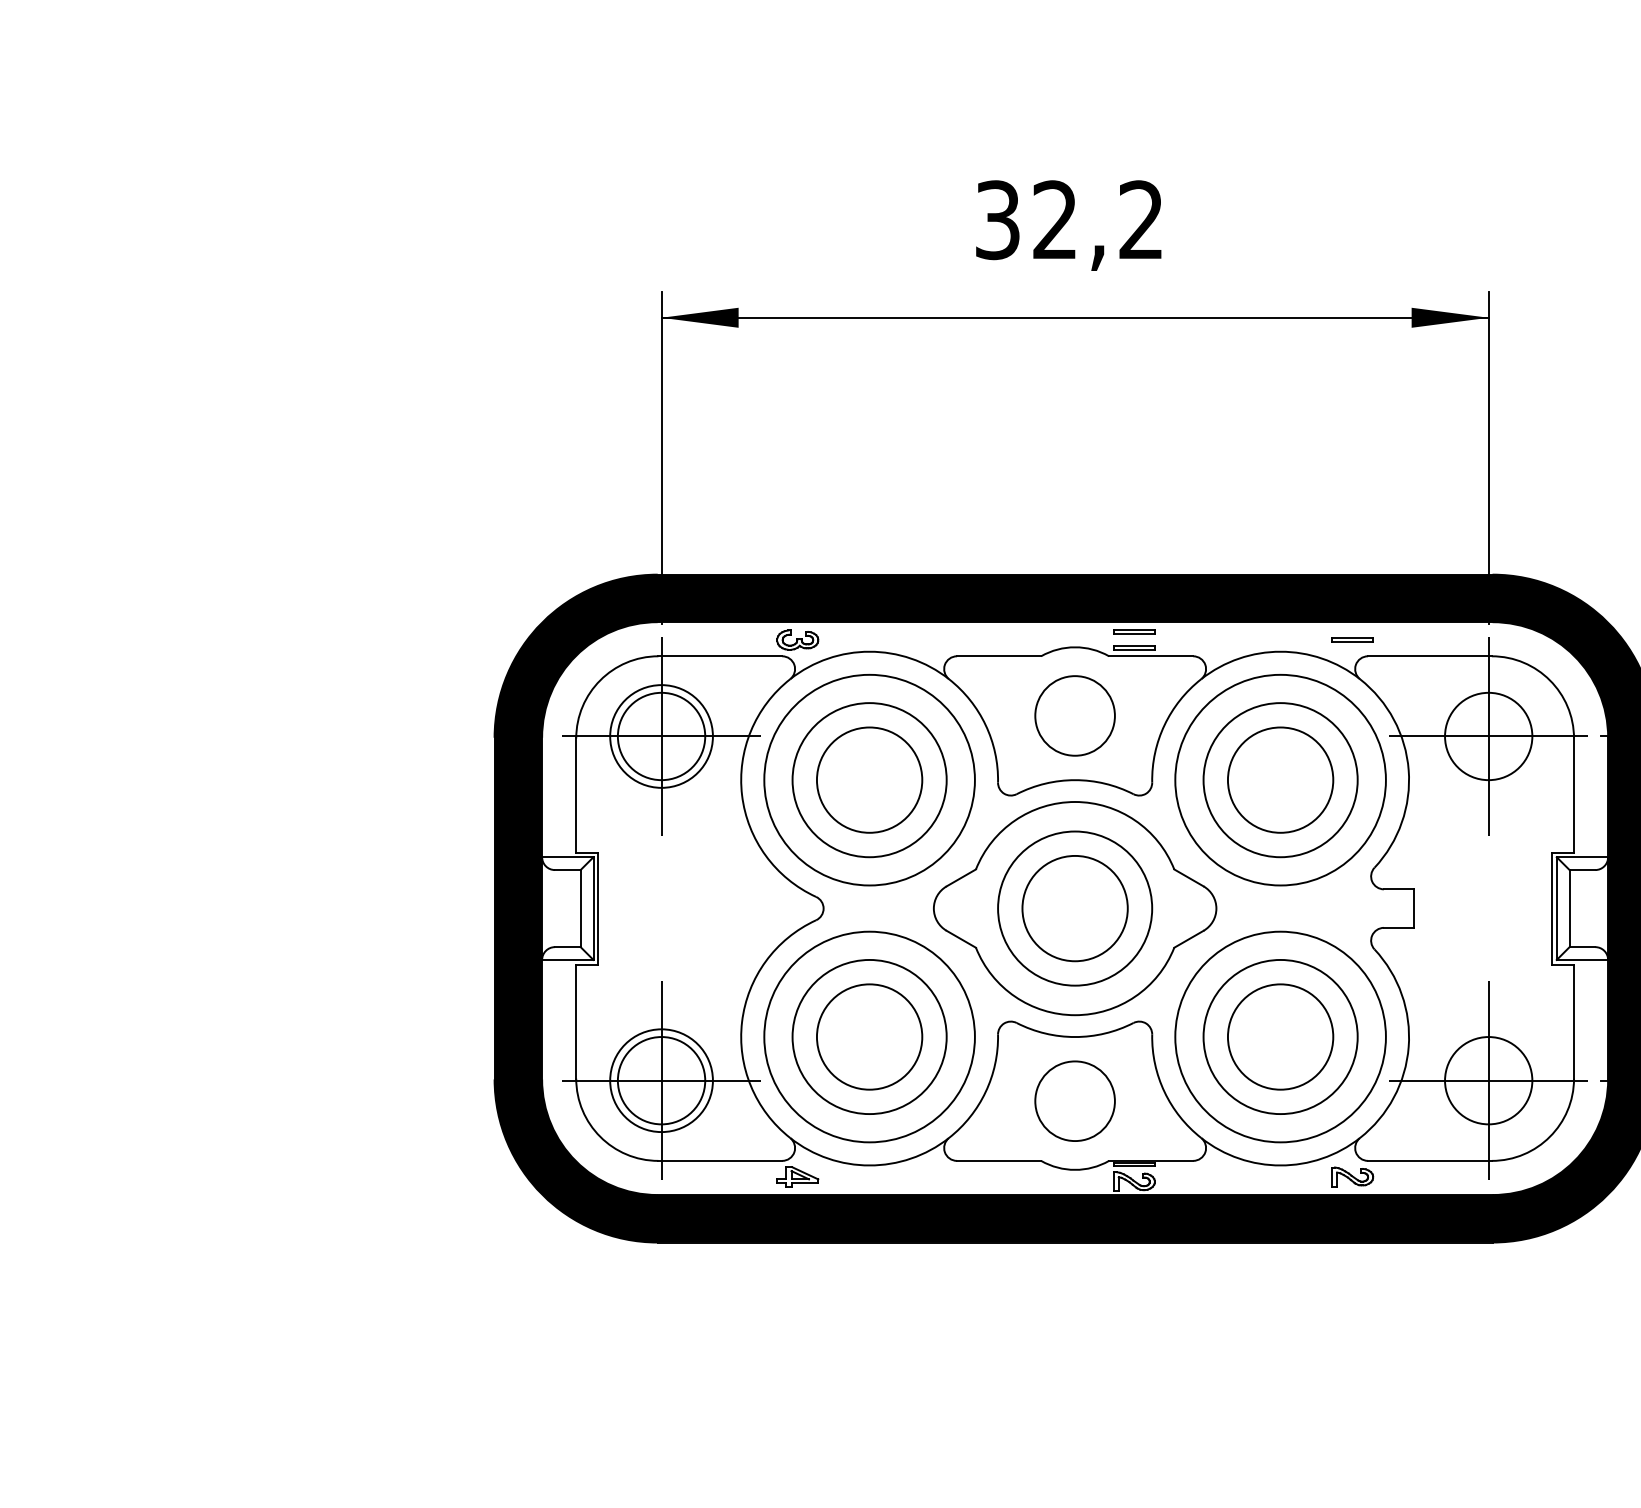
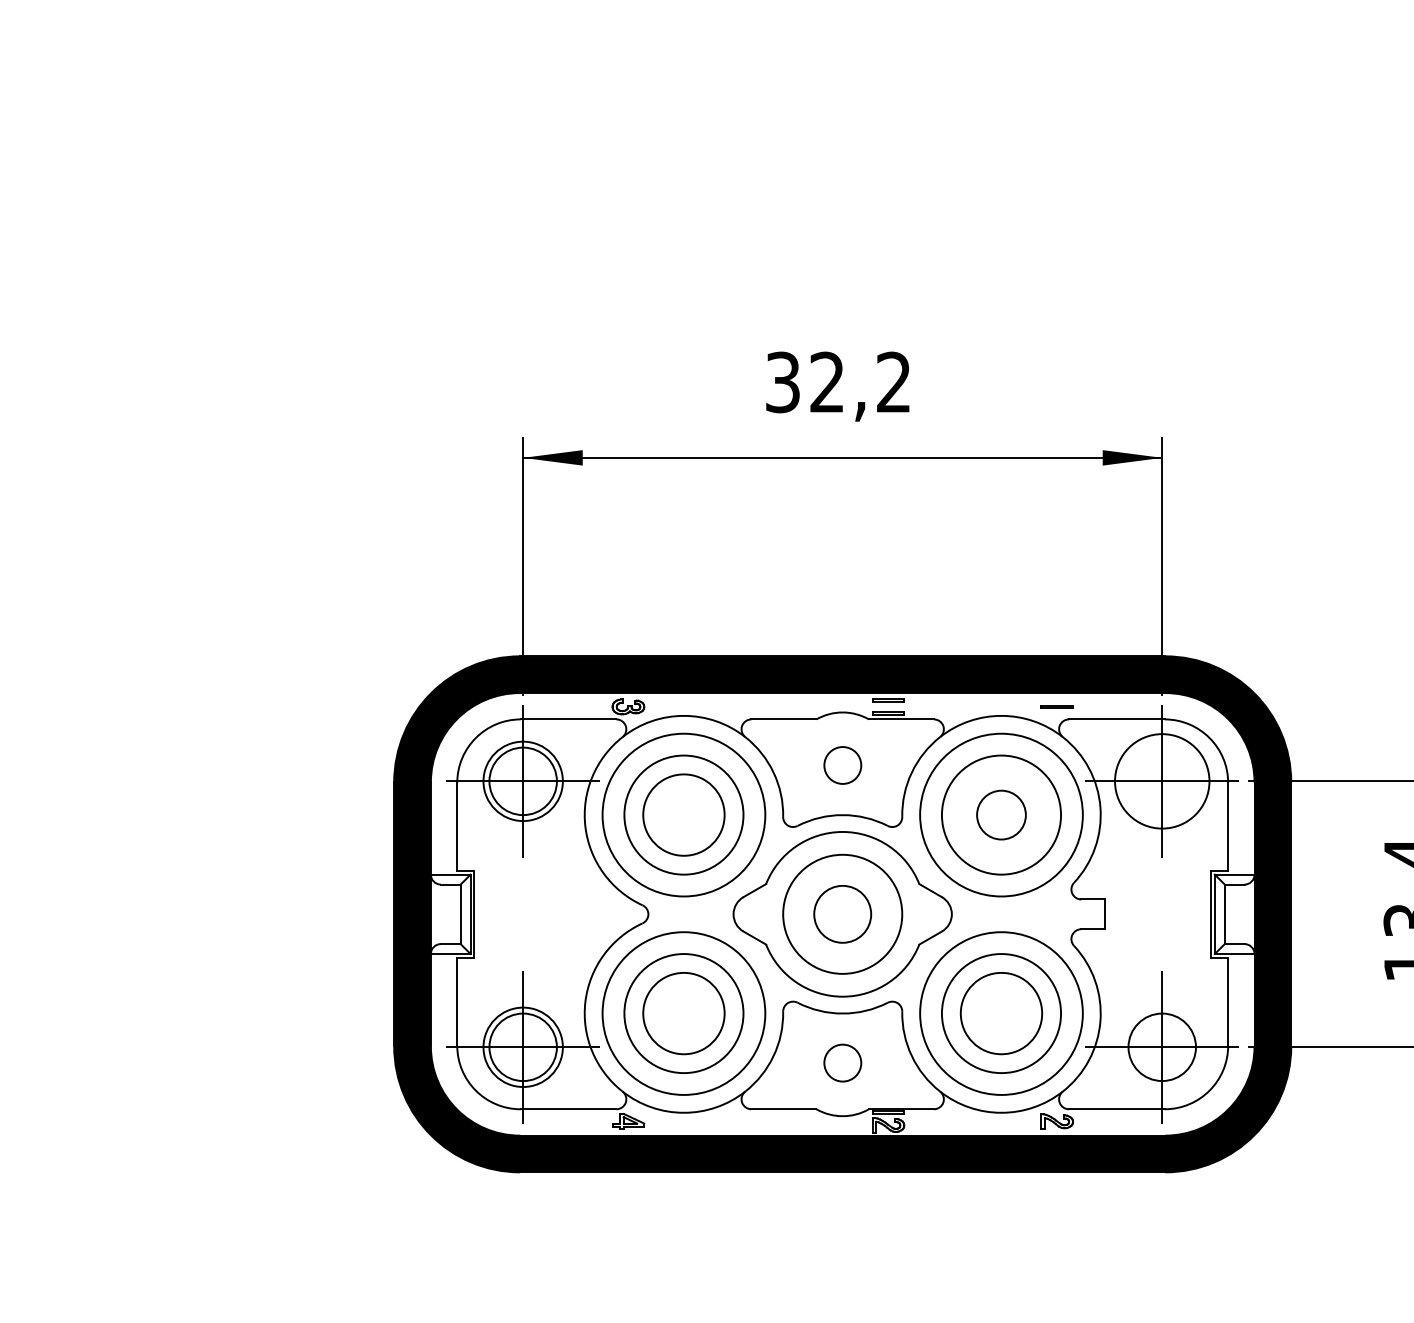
circle: (1074, 715) -> (842, 765), size x0.6
circle: (1487, 736) -> (1161, 781), size x1.4
circle: (1280, 779) -> (1001, 814), size x0.6
circle: (1074, 908) -> (842, 914), size x0.7
circle: (1074, 1100) -> (842, 1062), size x0.6

